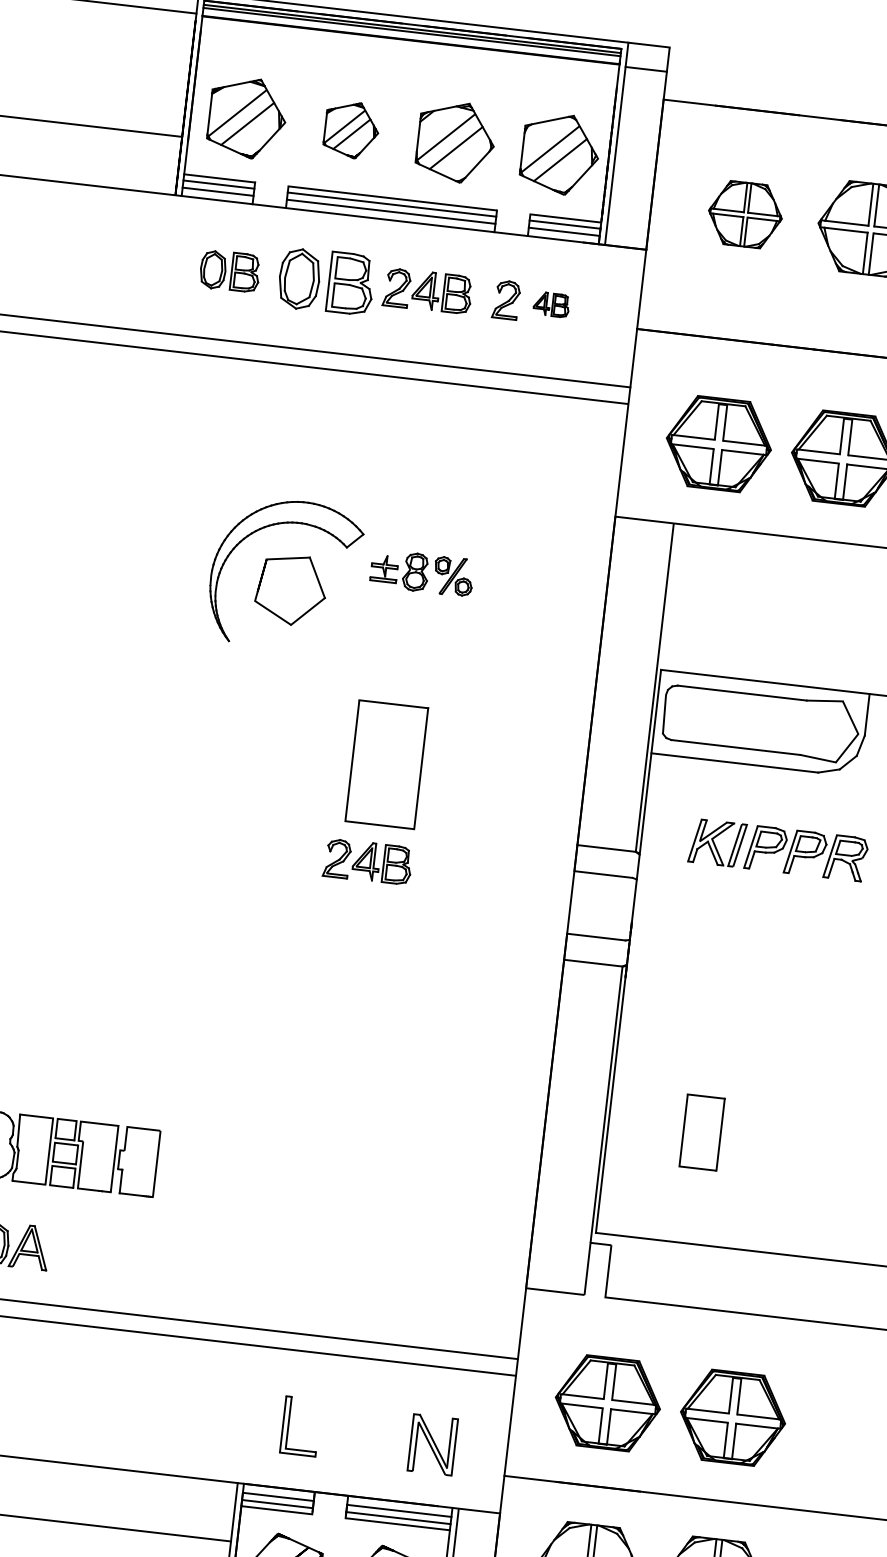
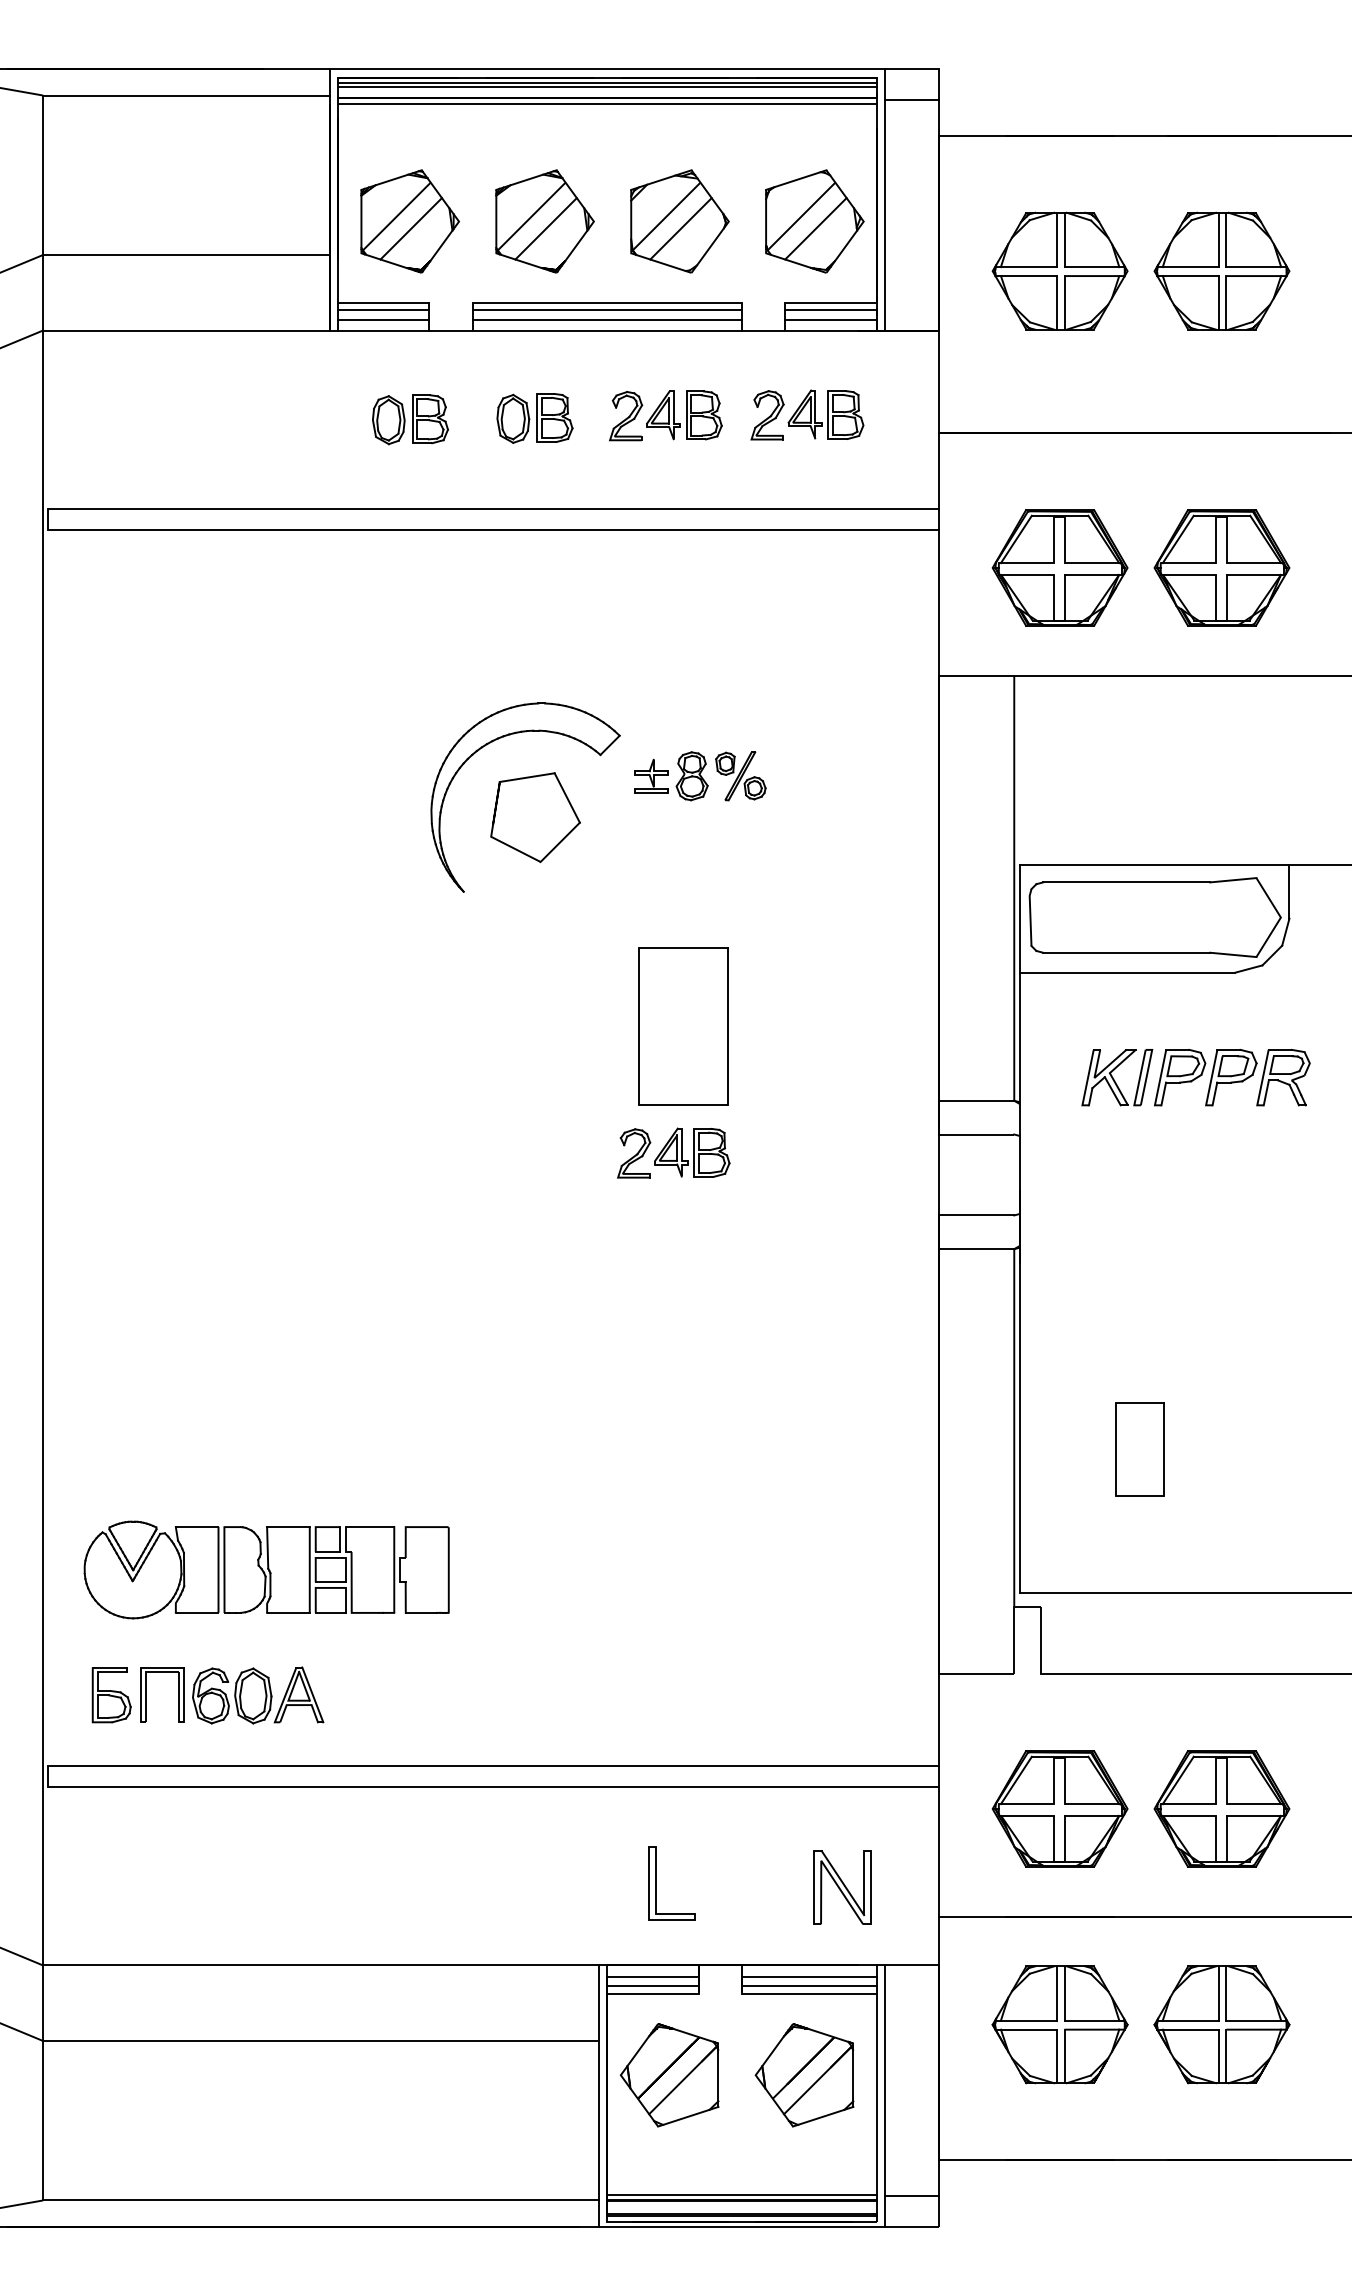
line: (410, 44) -> (607, 103), added
part: (351, 130) -> (544, 221), size x1.43
part: (745, 214) -> (1059, 270), size x1.43
part: (325, 281) -> (534, 418), size x0.62
part: (551, 304) -> (825, 414), size x1.67

